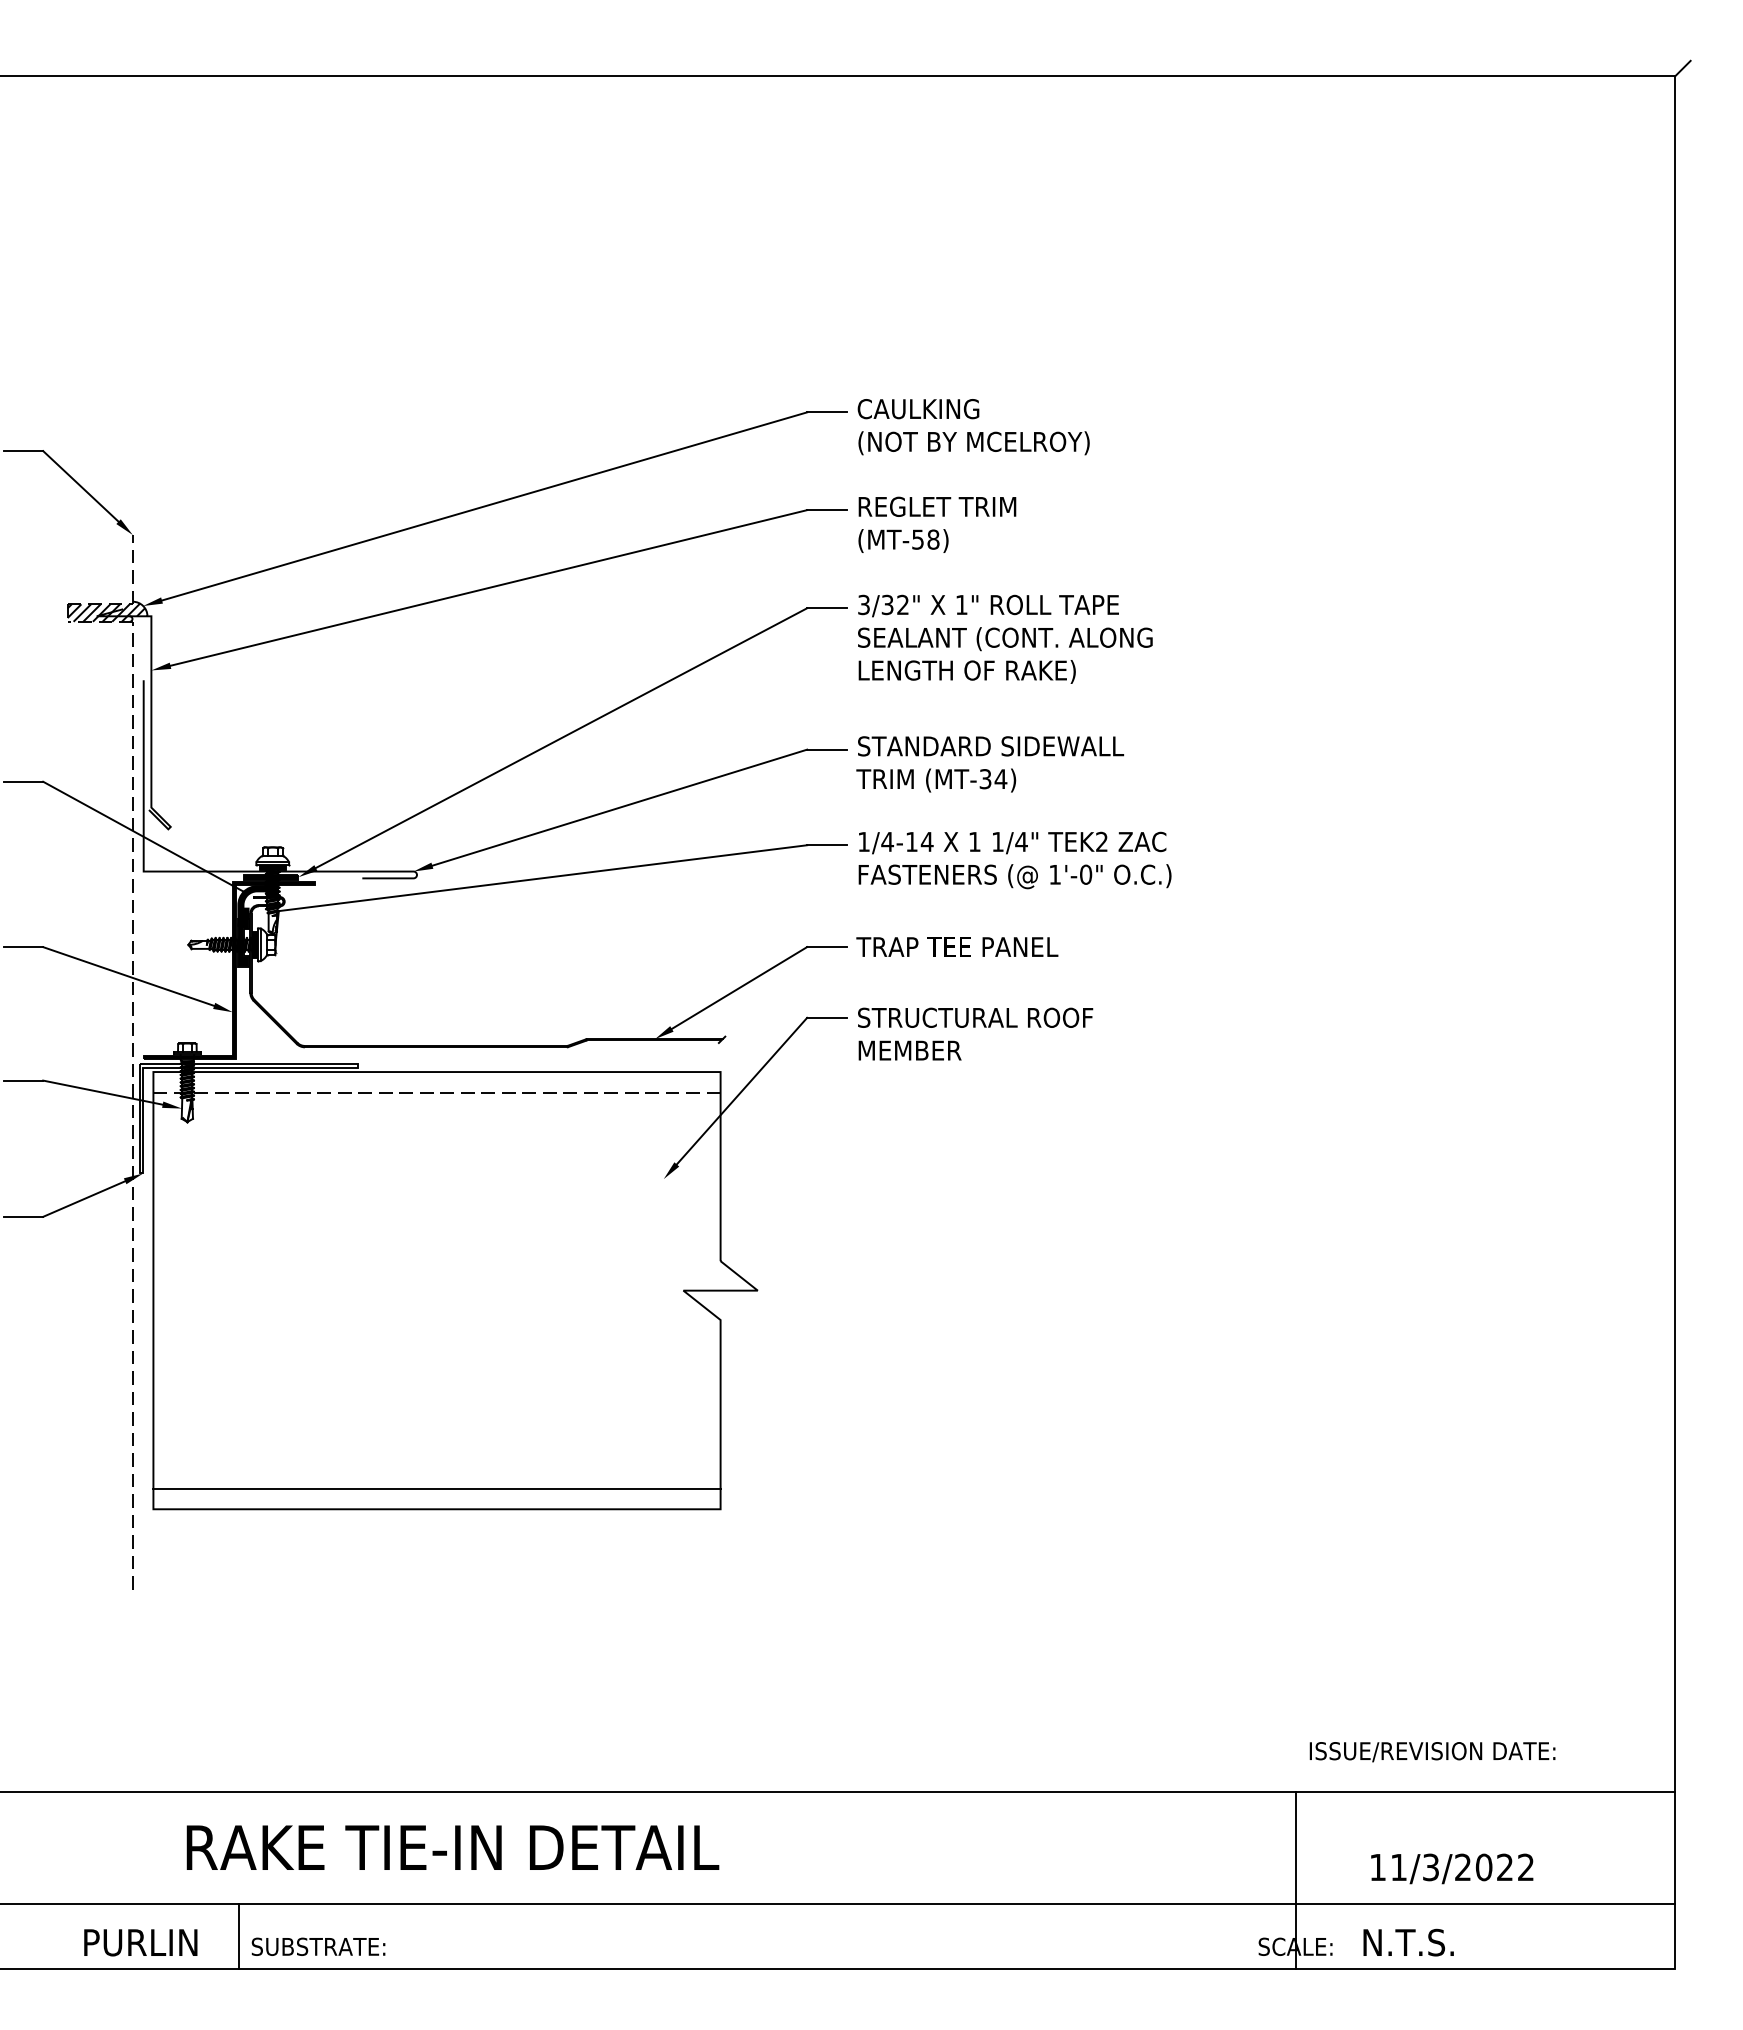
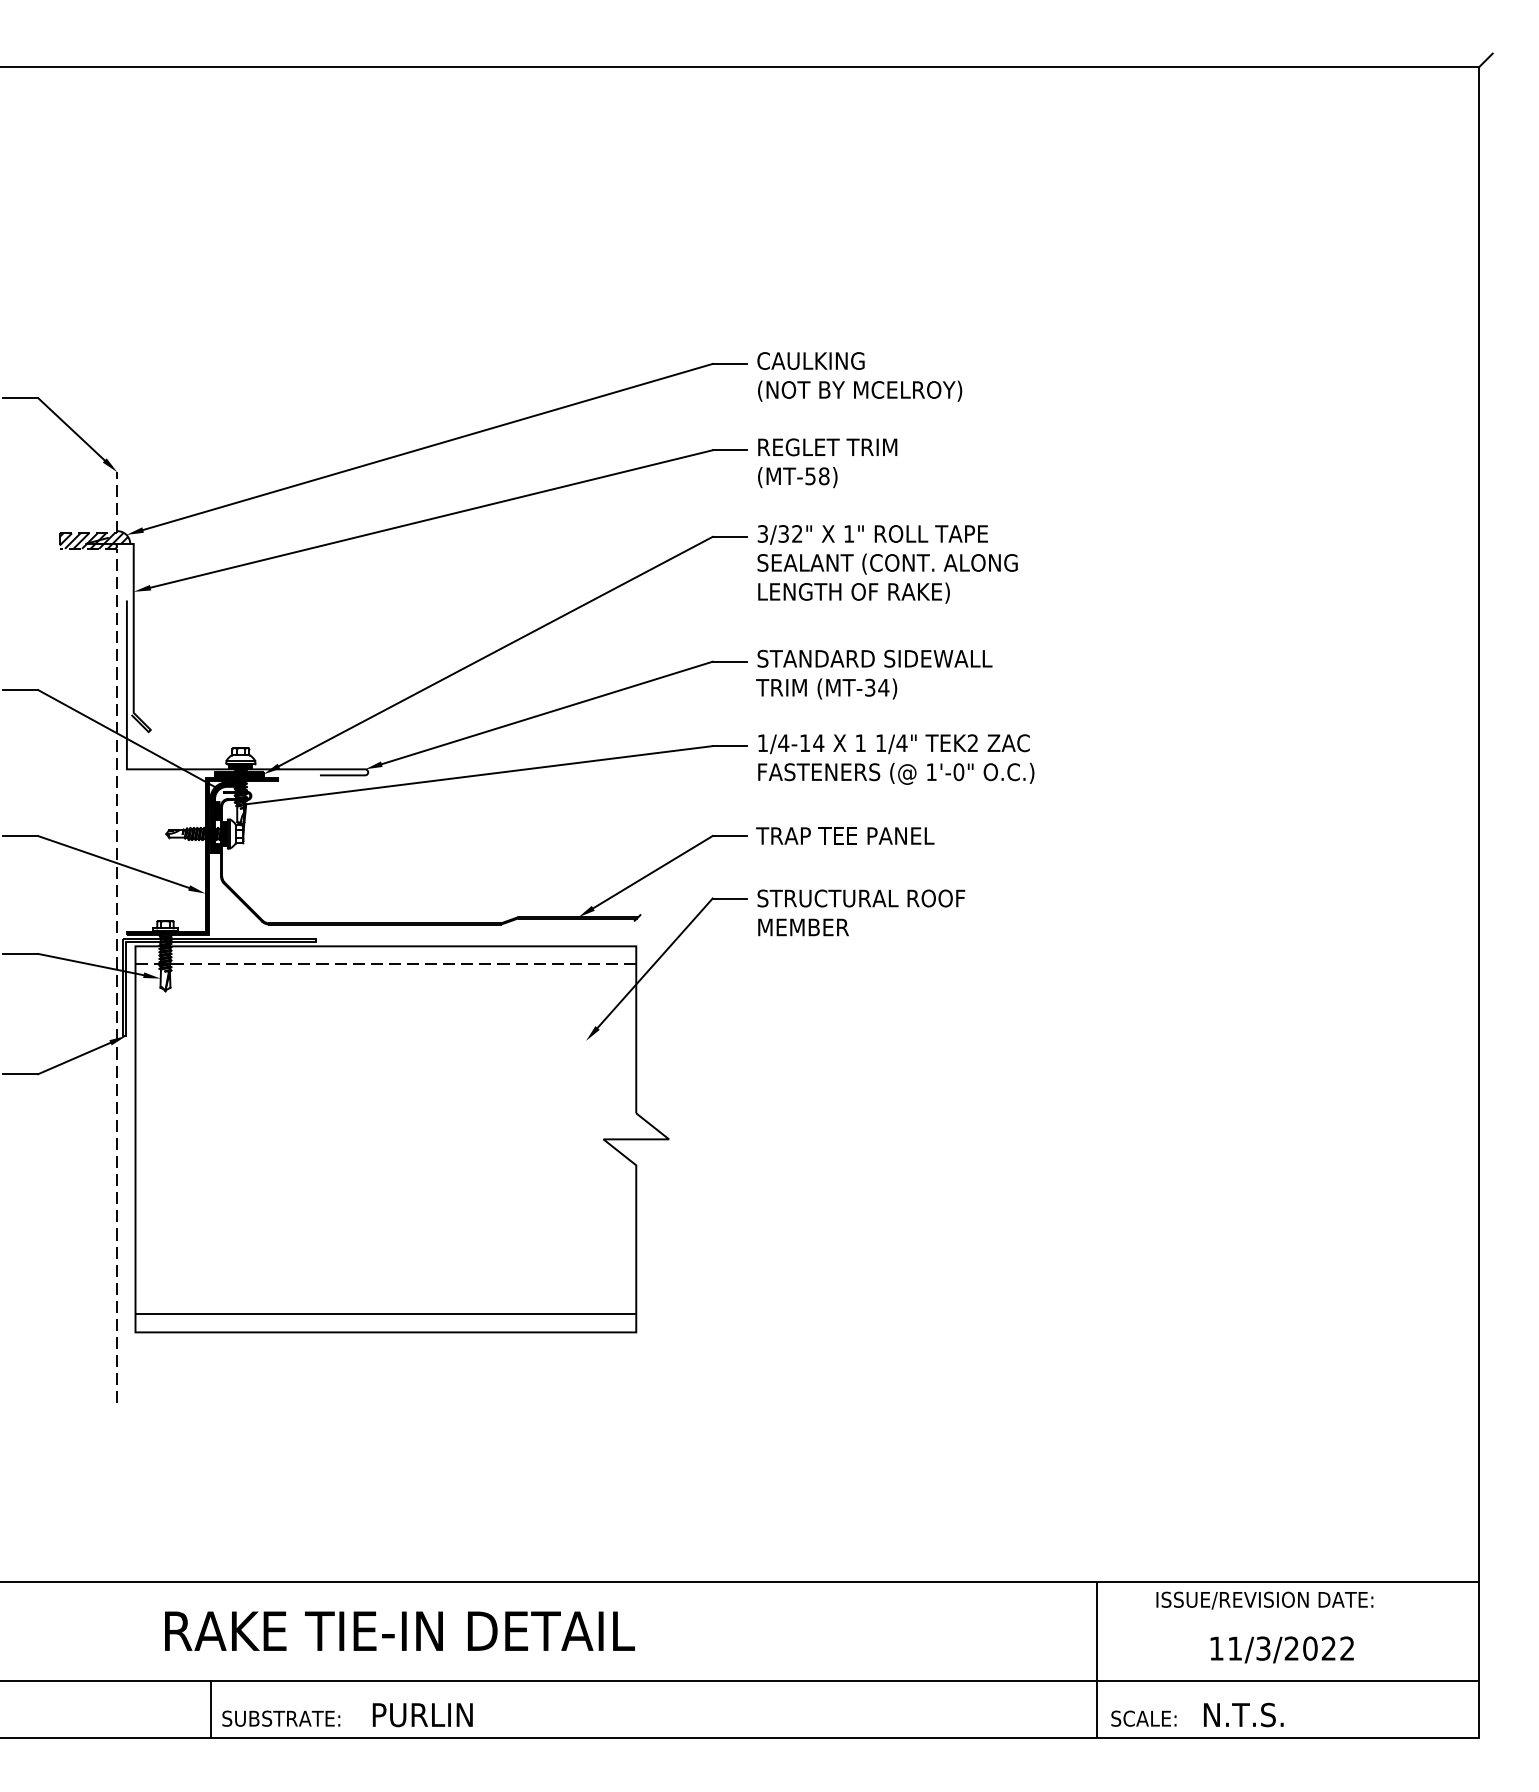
text: (1432, 1752) -> (1264, 1600), moved
line: (1295, 1880) -> (1097, 1660), moved
text: (140, 1942) -> (422, 1714), moved

